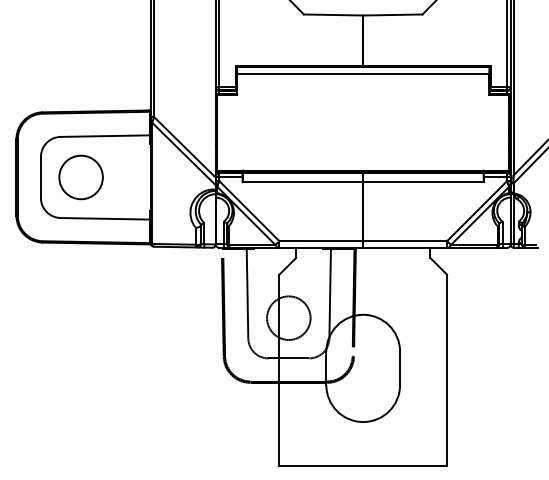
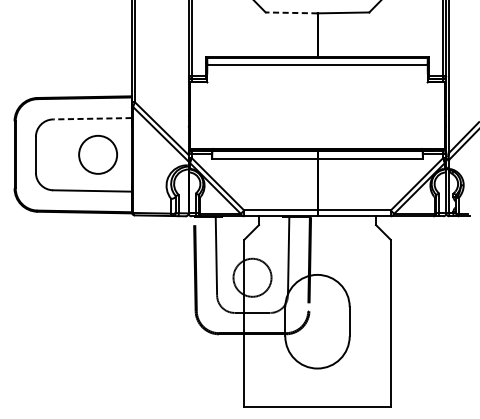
line: (333, 15) -> (291, 13), solid -> dashed
line: (105, 136) -> (92, 119), solid -> dashed
circle: (80, 177) -> (97, 154), moved

